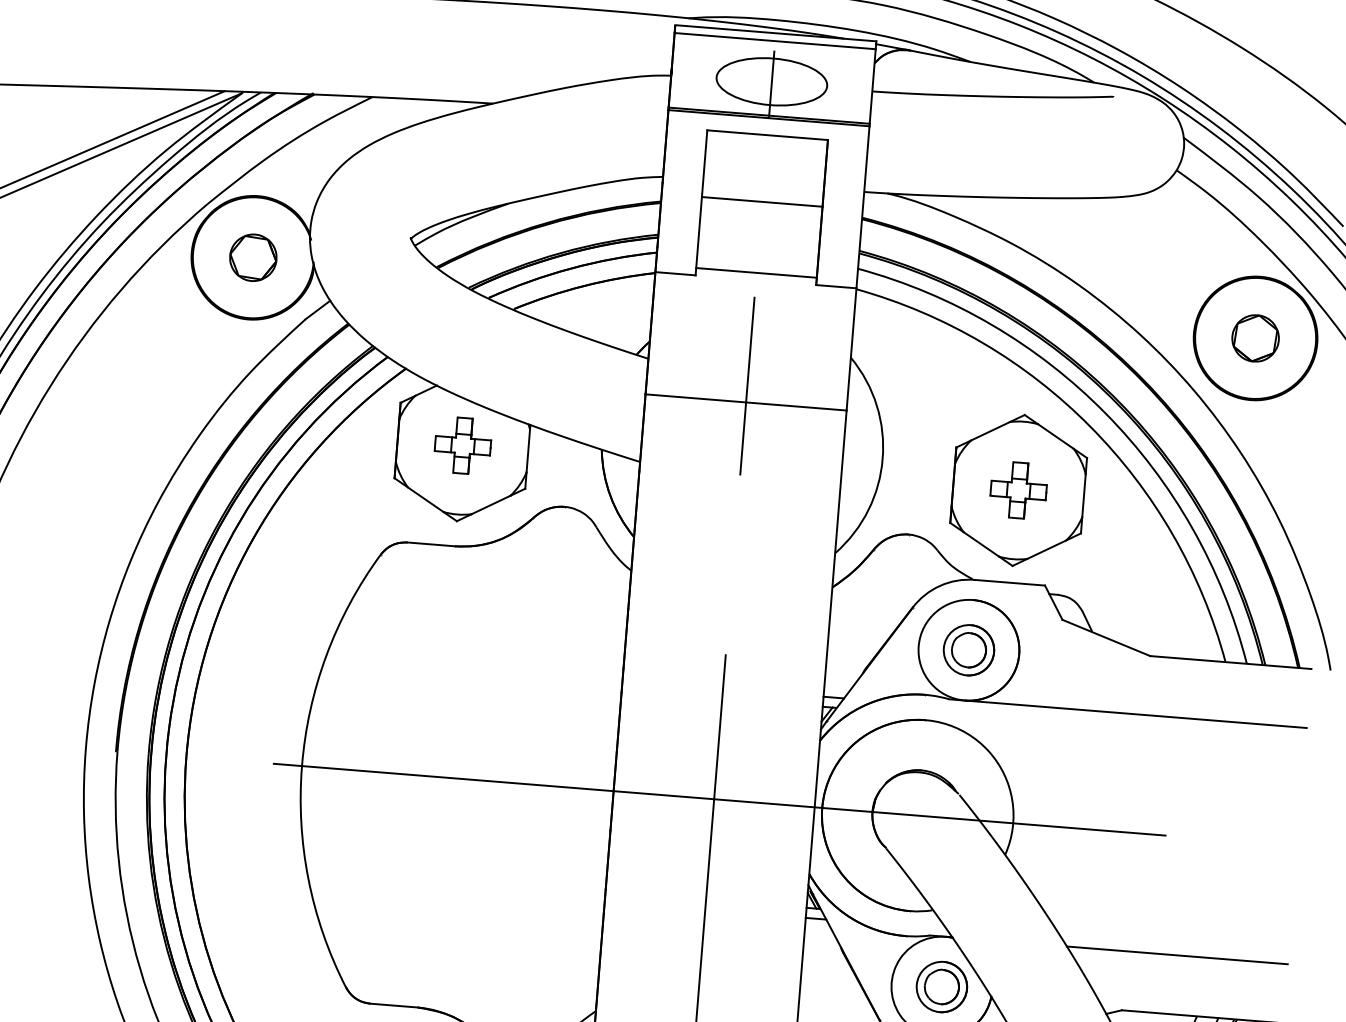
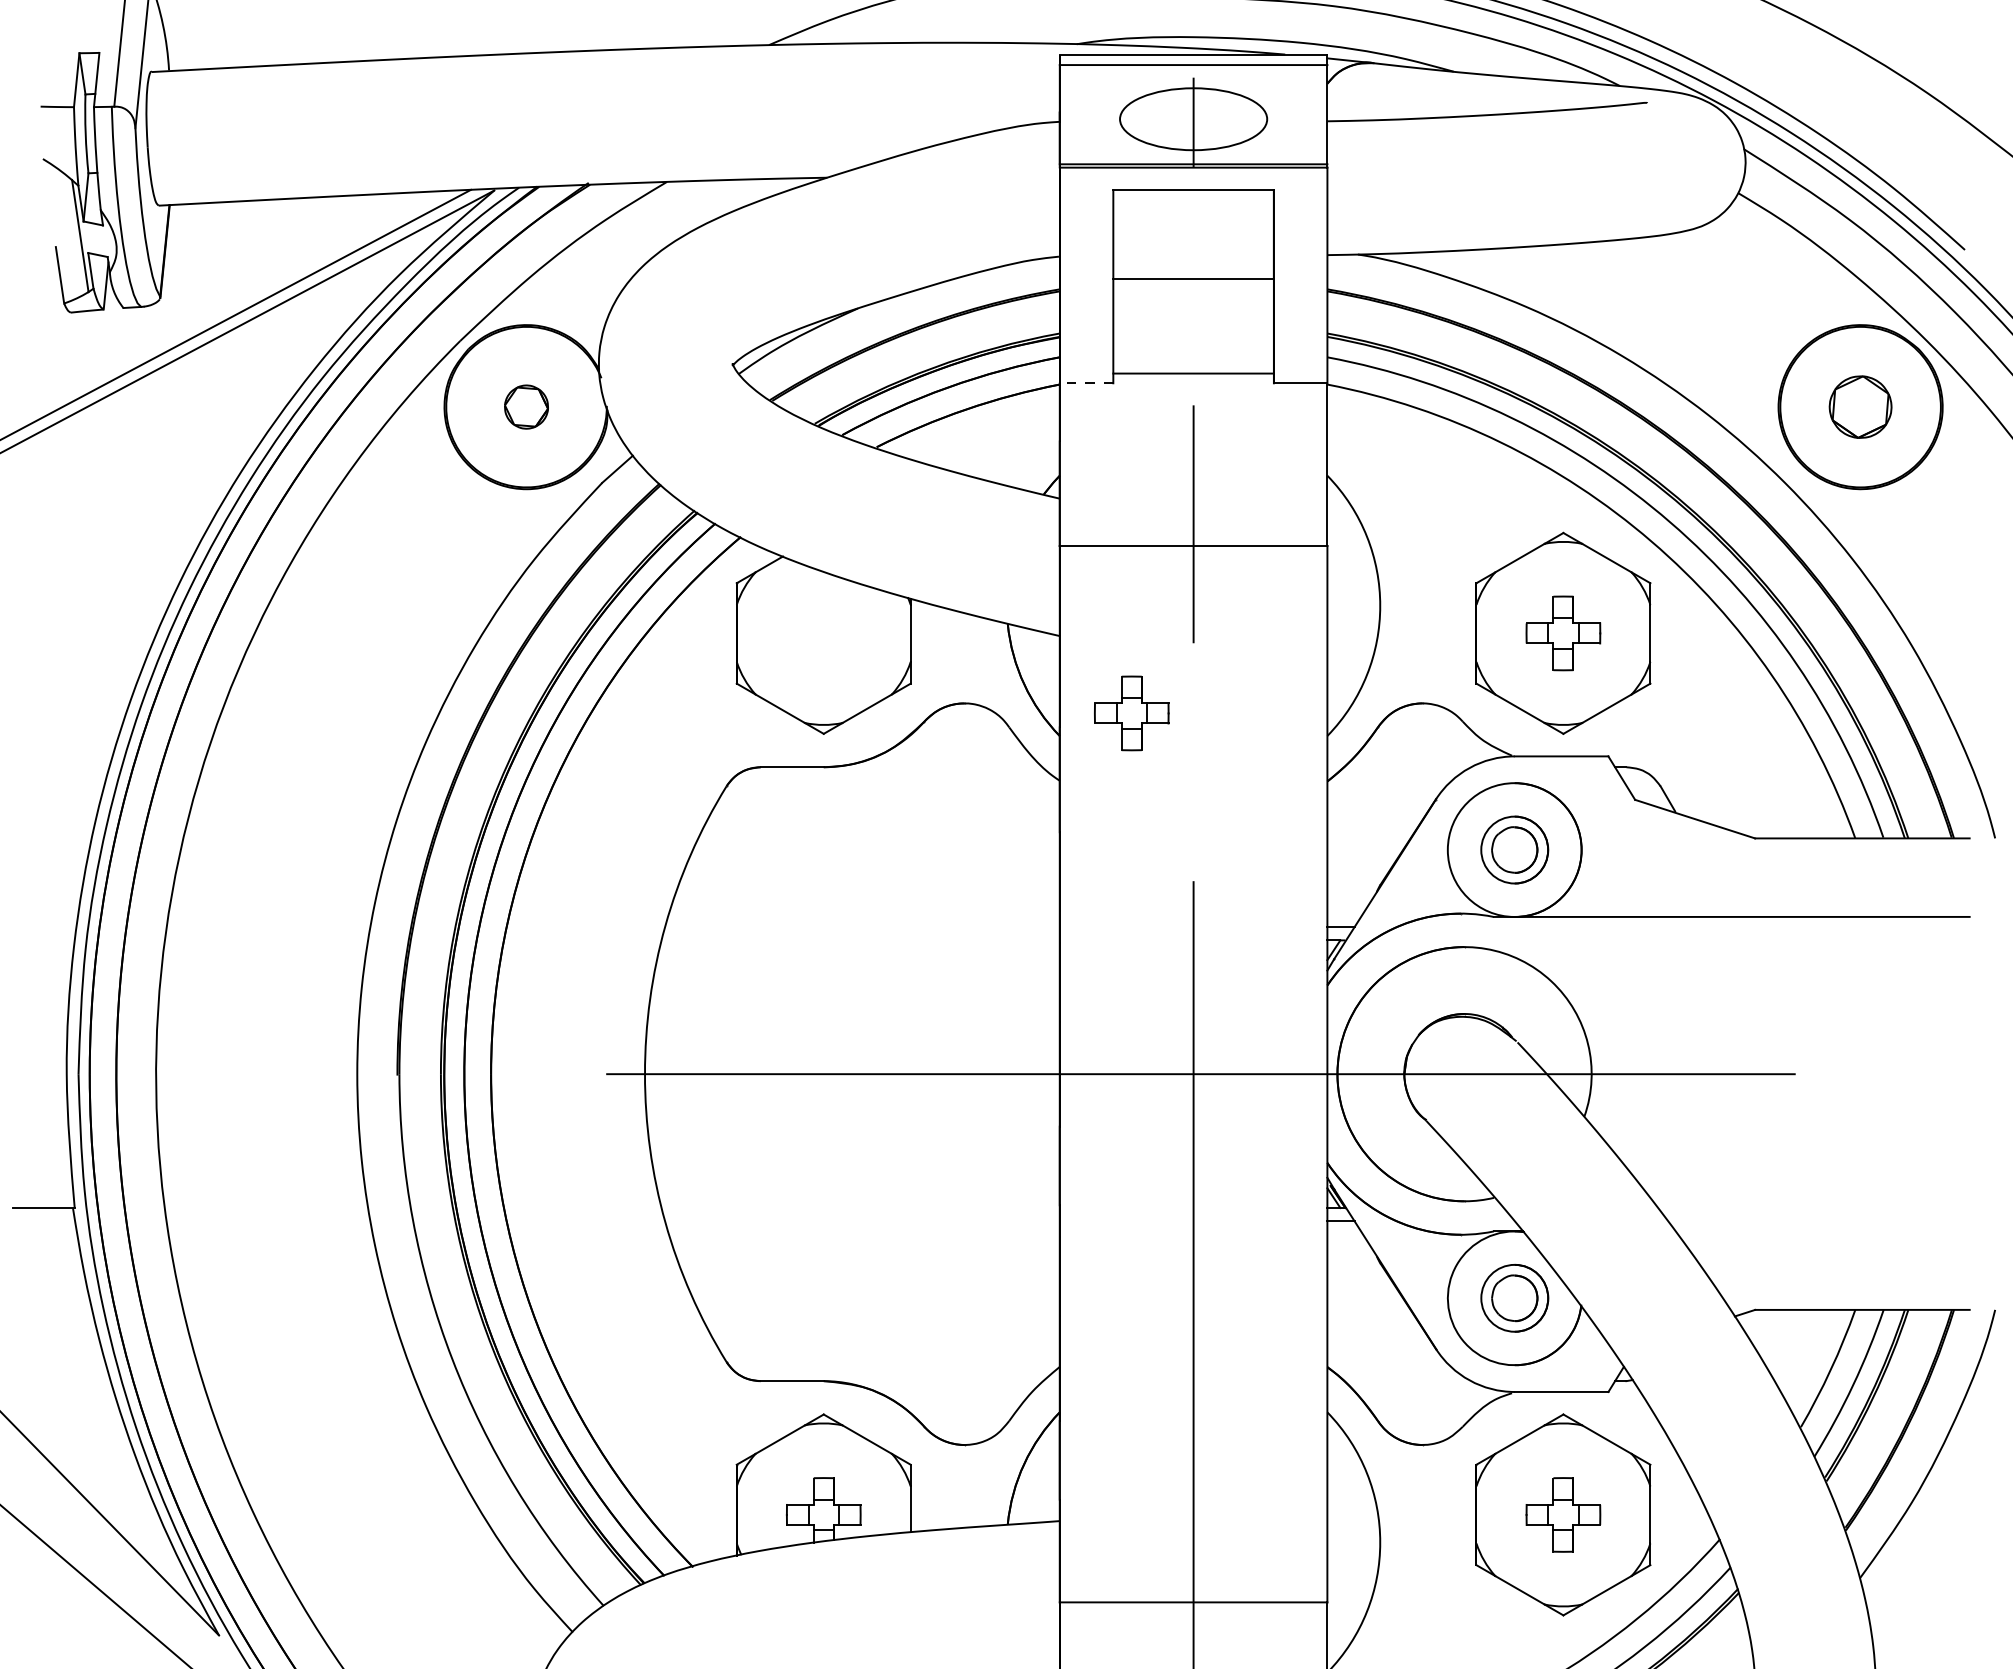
part: (253, 257) -> (526, 406), size x0.7
line: (675, 273) -> (1086, 383), solid -> dashed
part: (462, 445) -> (1131, 713), moved
line: (1177, 955) -> (1822, 1231), removed

